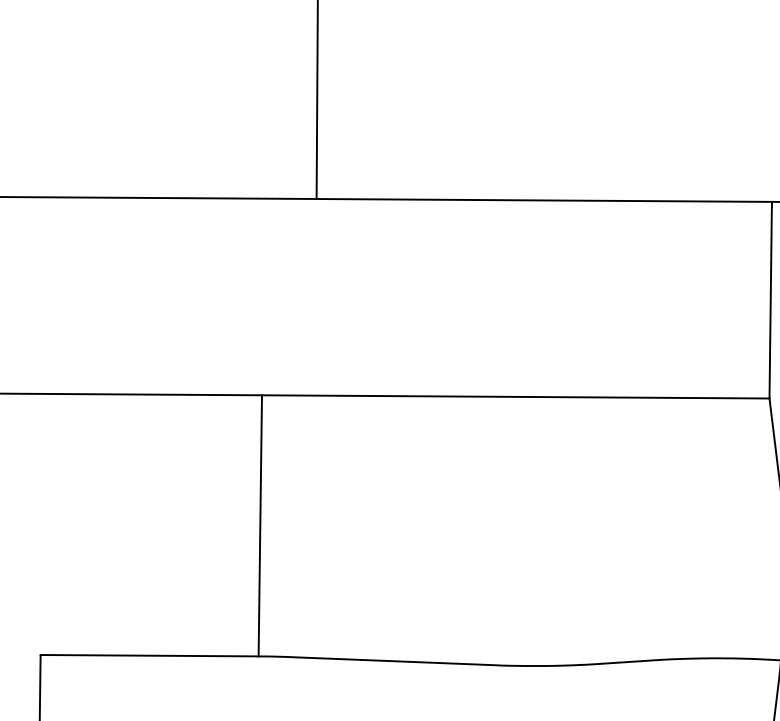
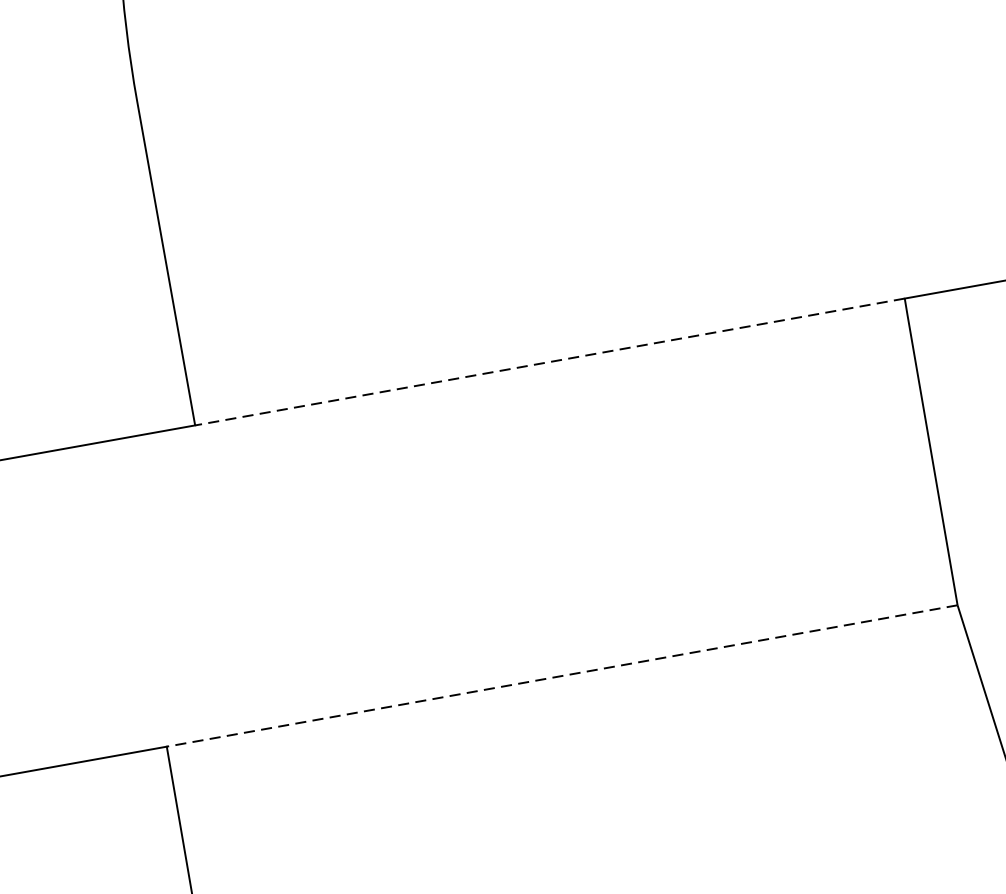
line: (544, 200) -> (550, 362), solid -> dashed
line: (515, 396) -> (561, 675), solid -> dashed

